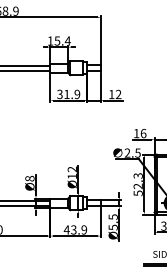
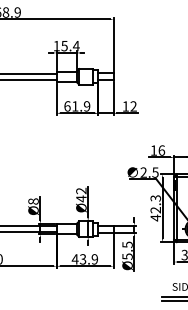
text: (59, 94) -> (66, 106), 31.9 -> 61.9
text: (71, 176) -> (80, 199), 12 -> 42
text: (137, 193) -> (154, 218), 52.3 -> 42.3

